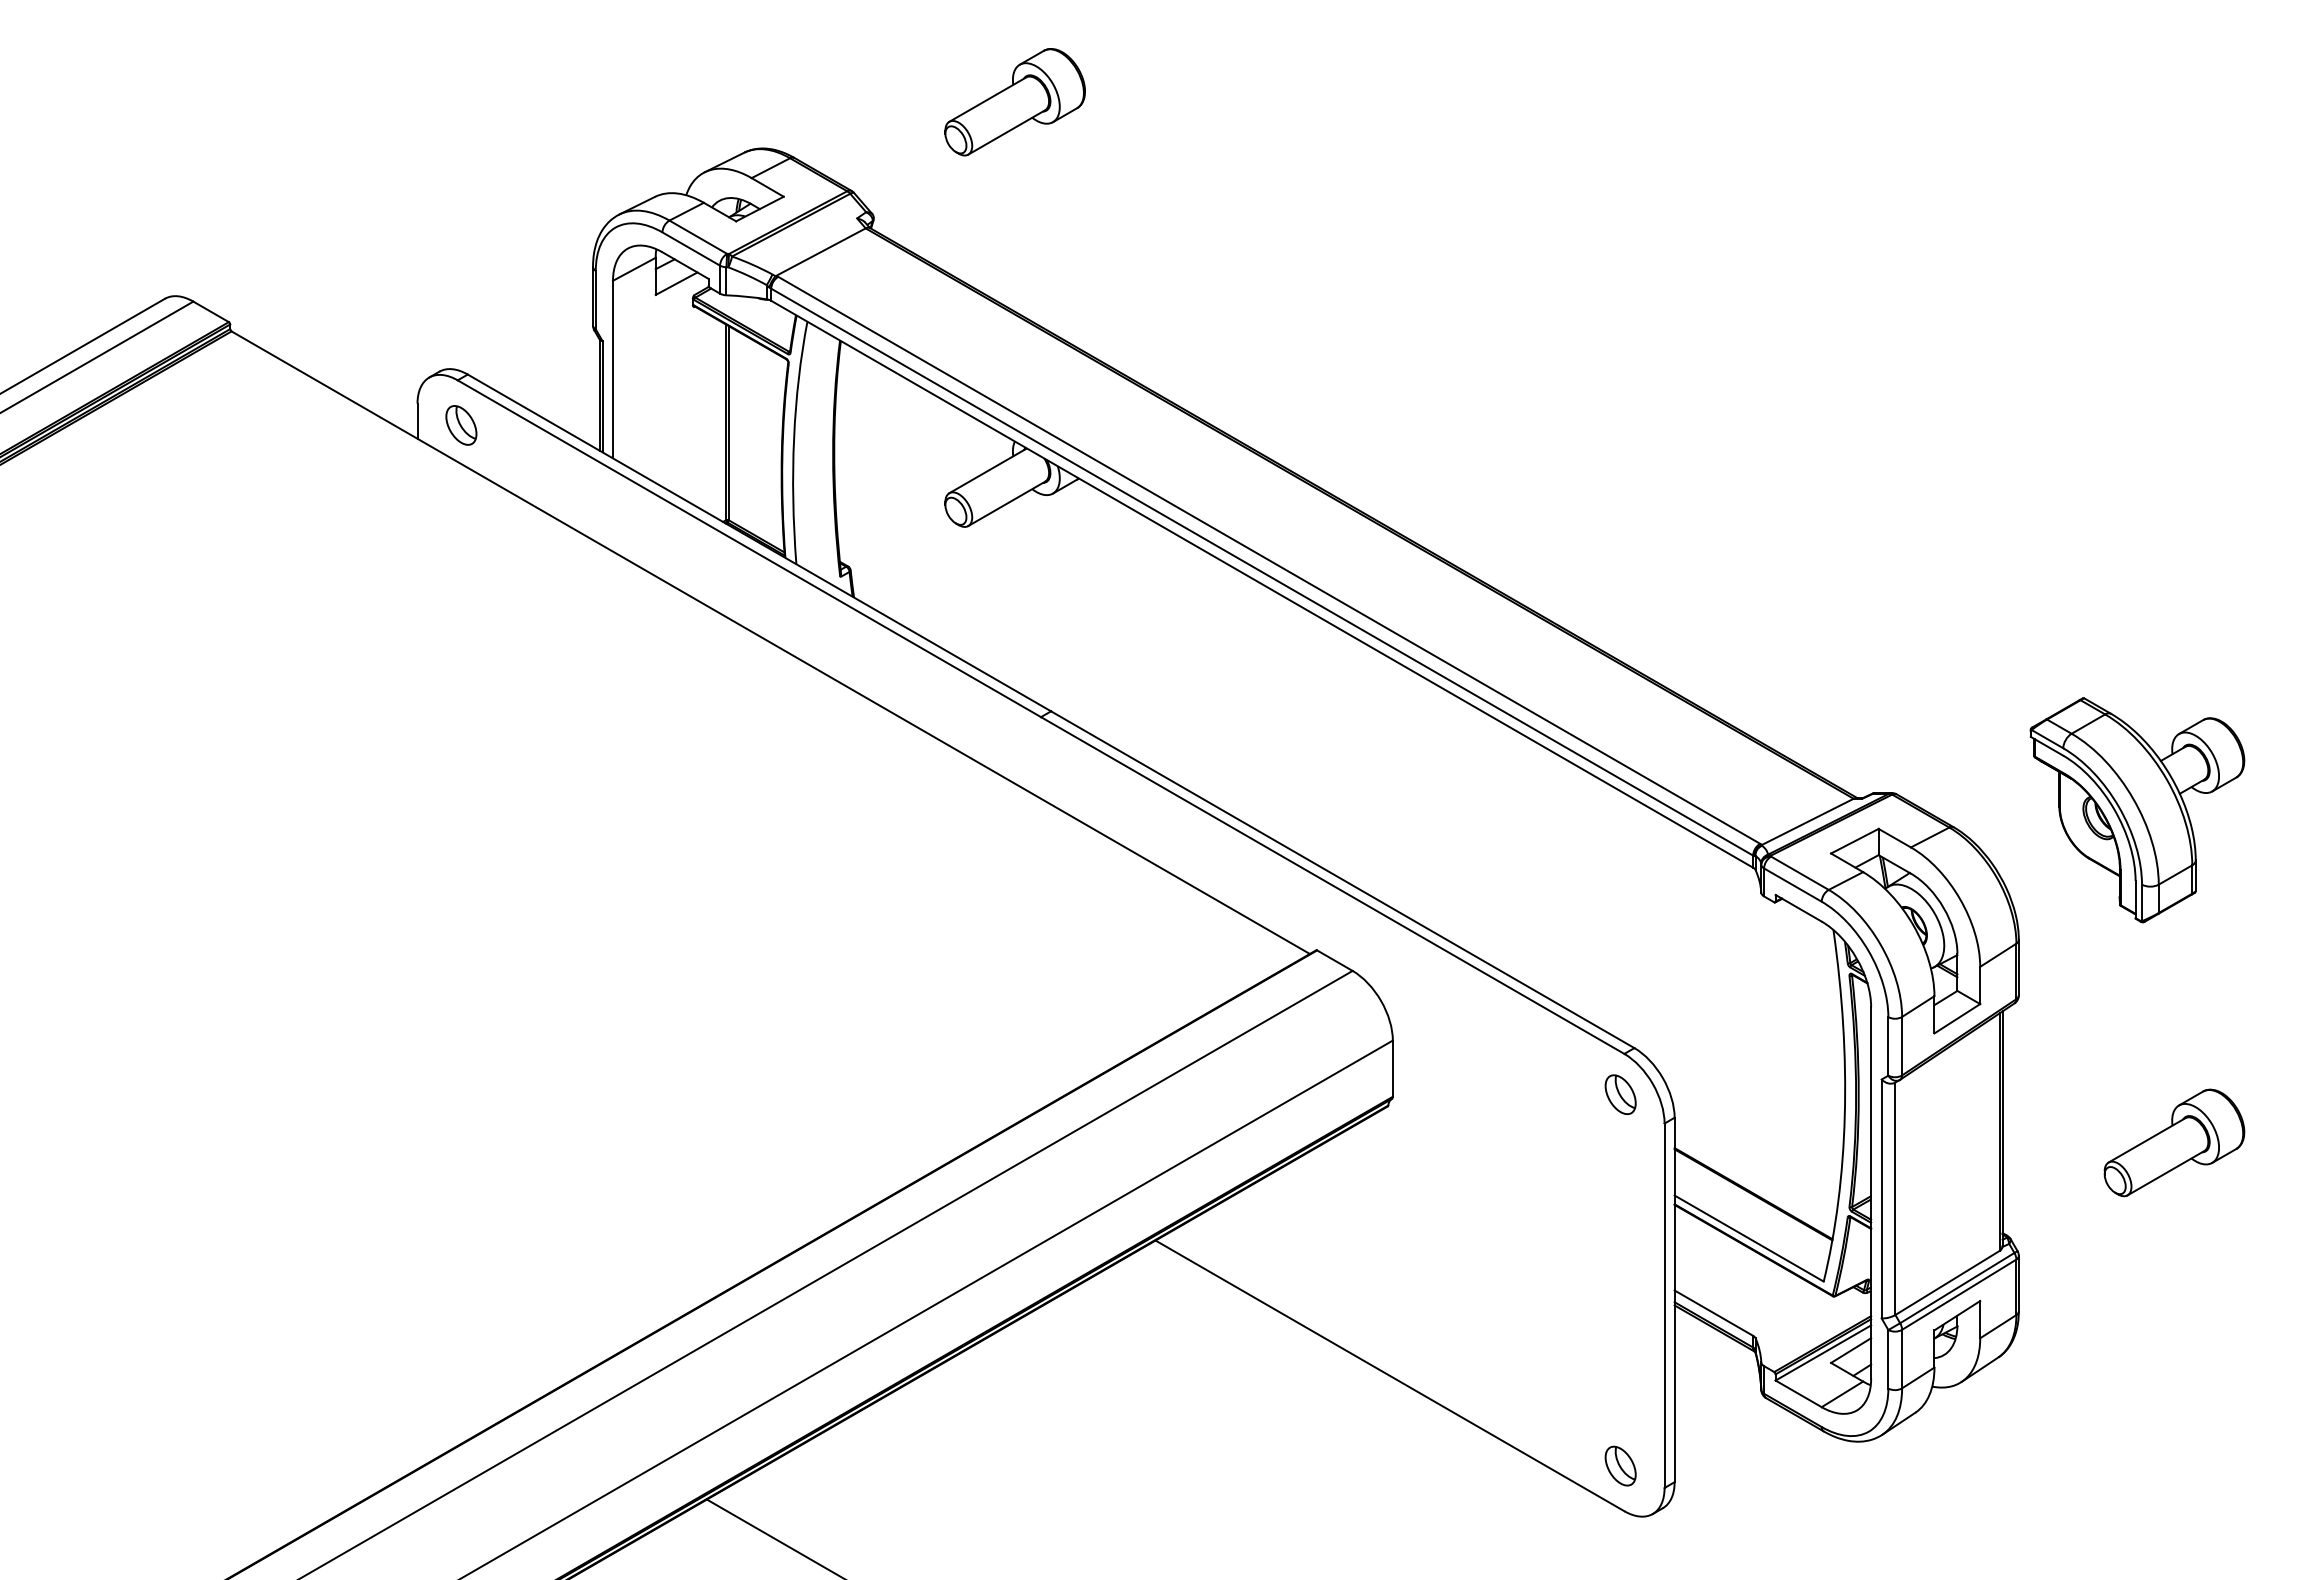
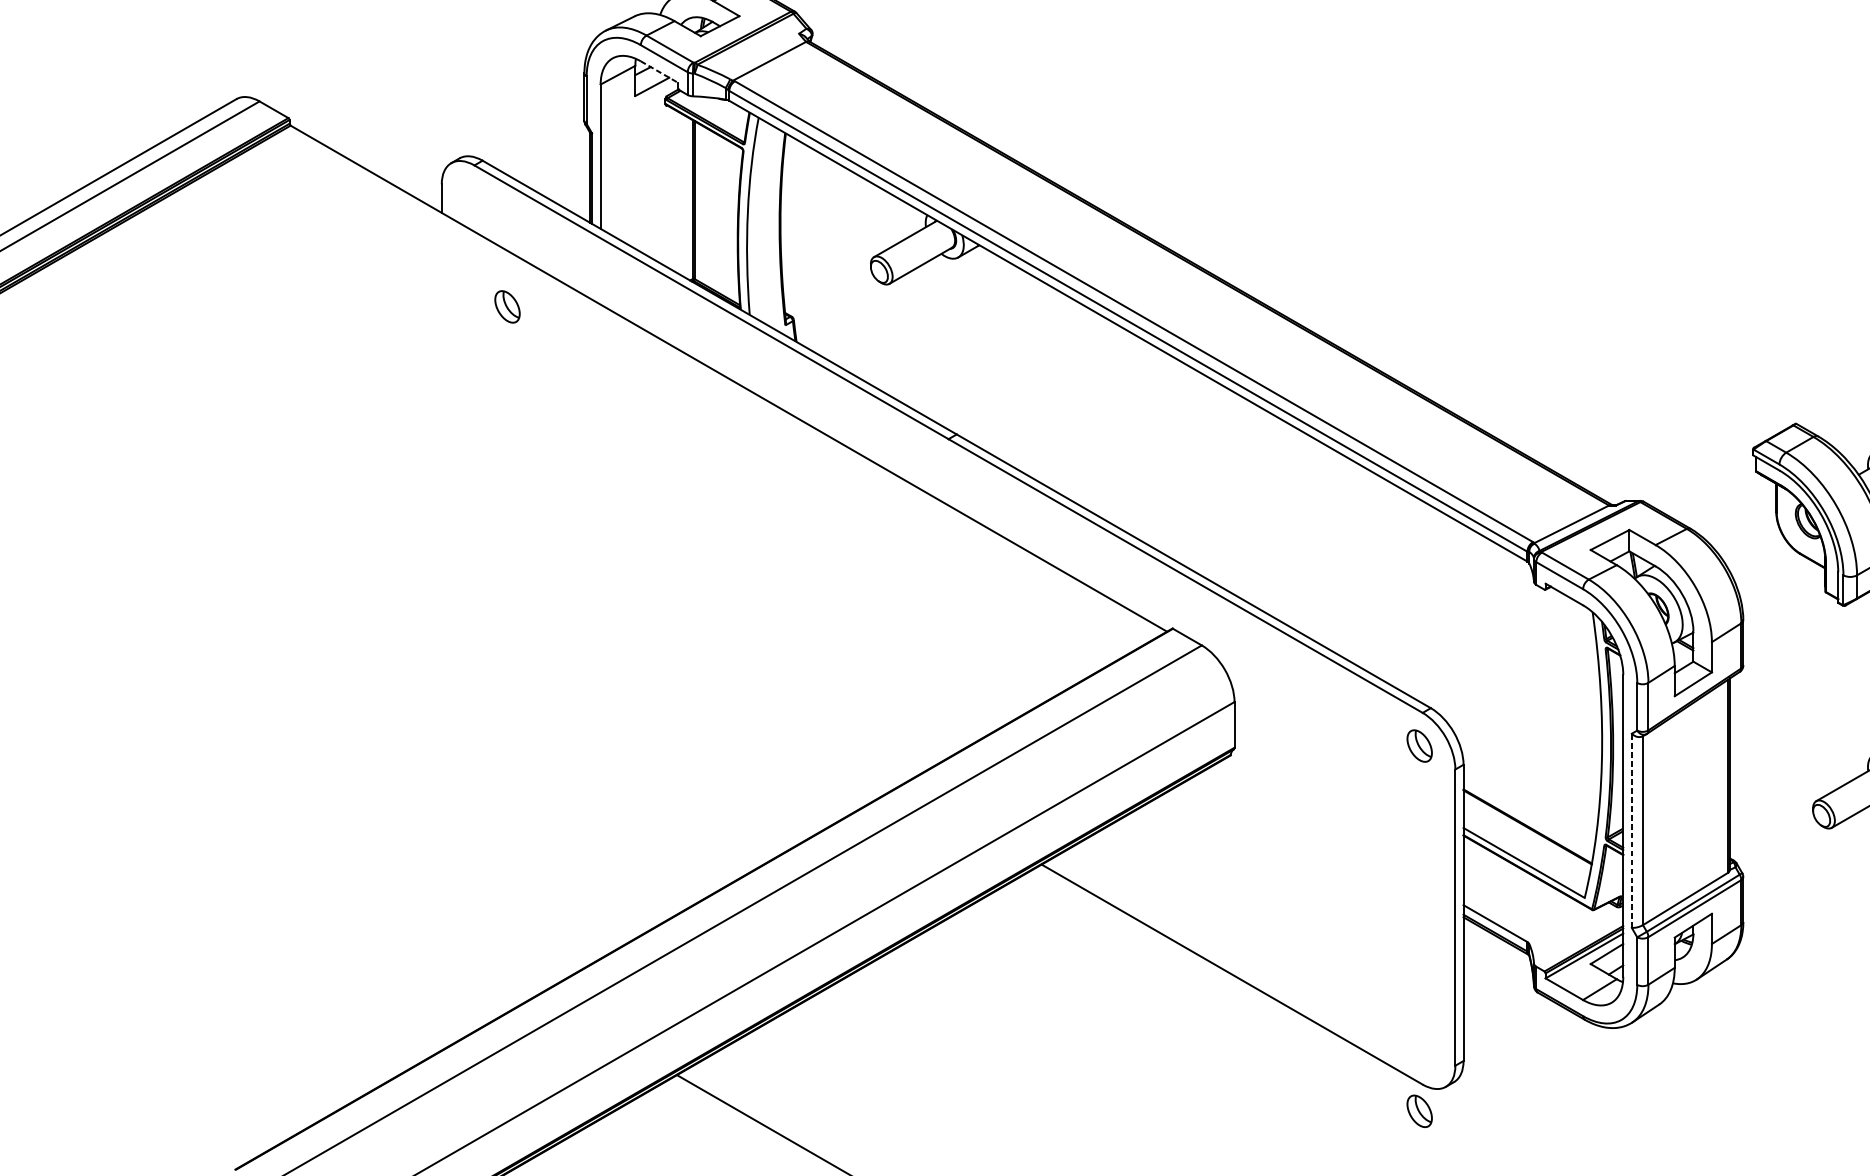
line: (685, 265) -> (659, 72), solid -> dashed
part: (461, 425) -> (507, 306), moved
line: (1881, 1198) -> (1631, 830), solid -> dashed
part: (1620, 1465) -> (1419, 1110), moved

